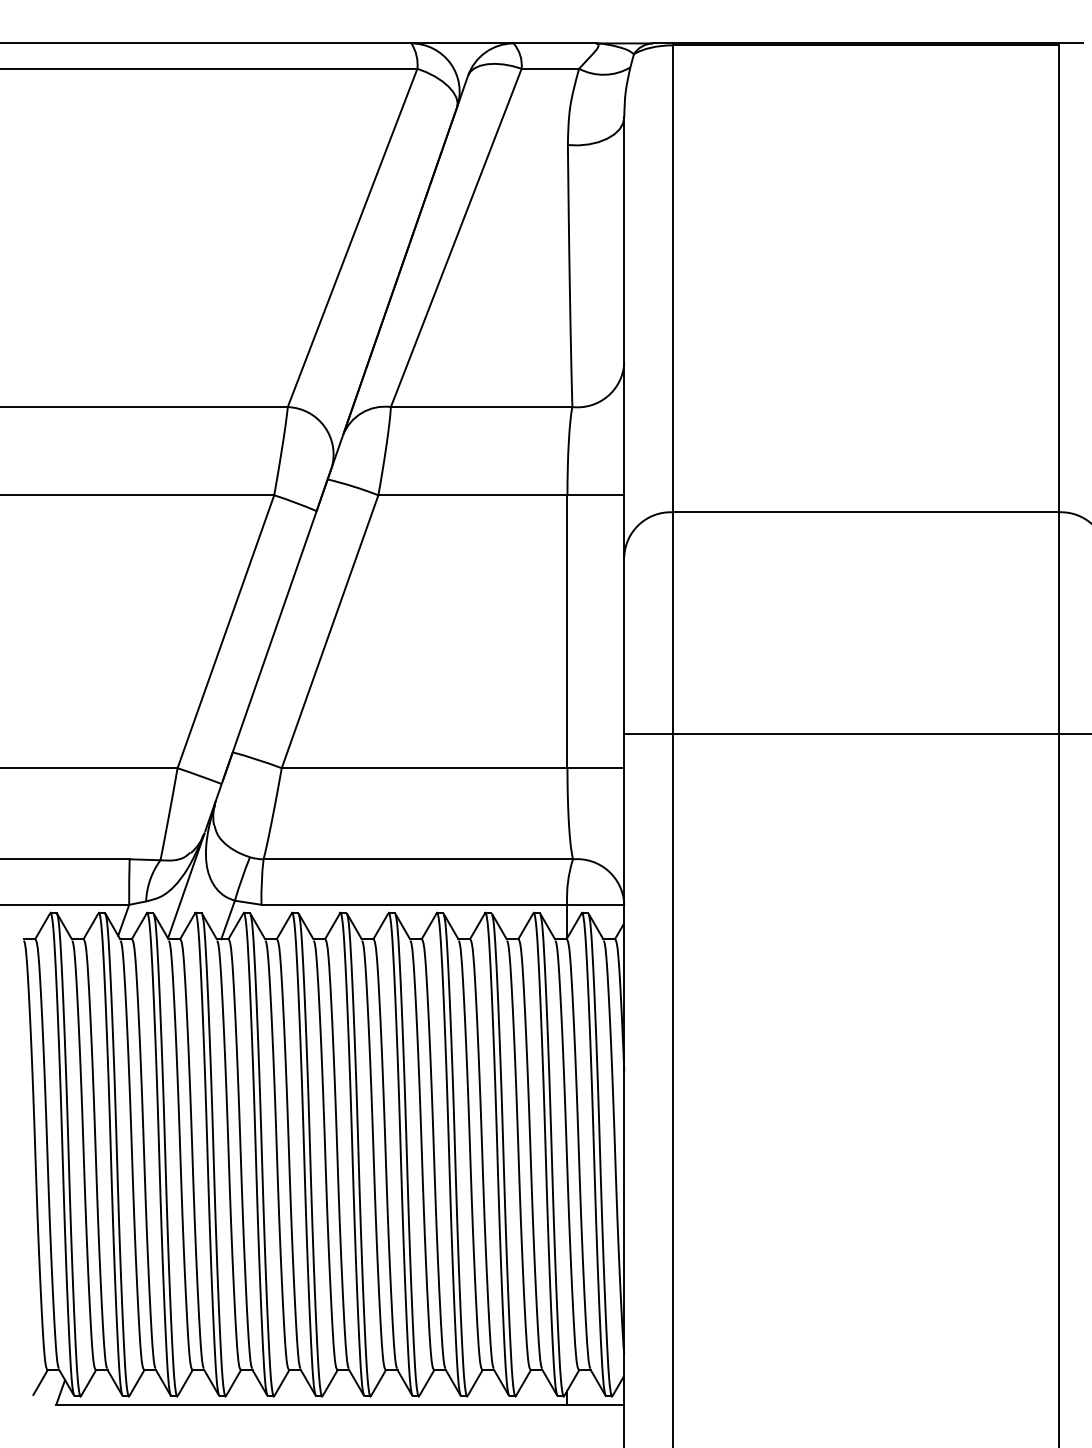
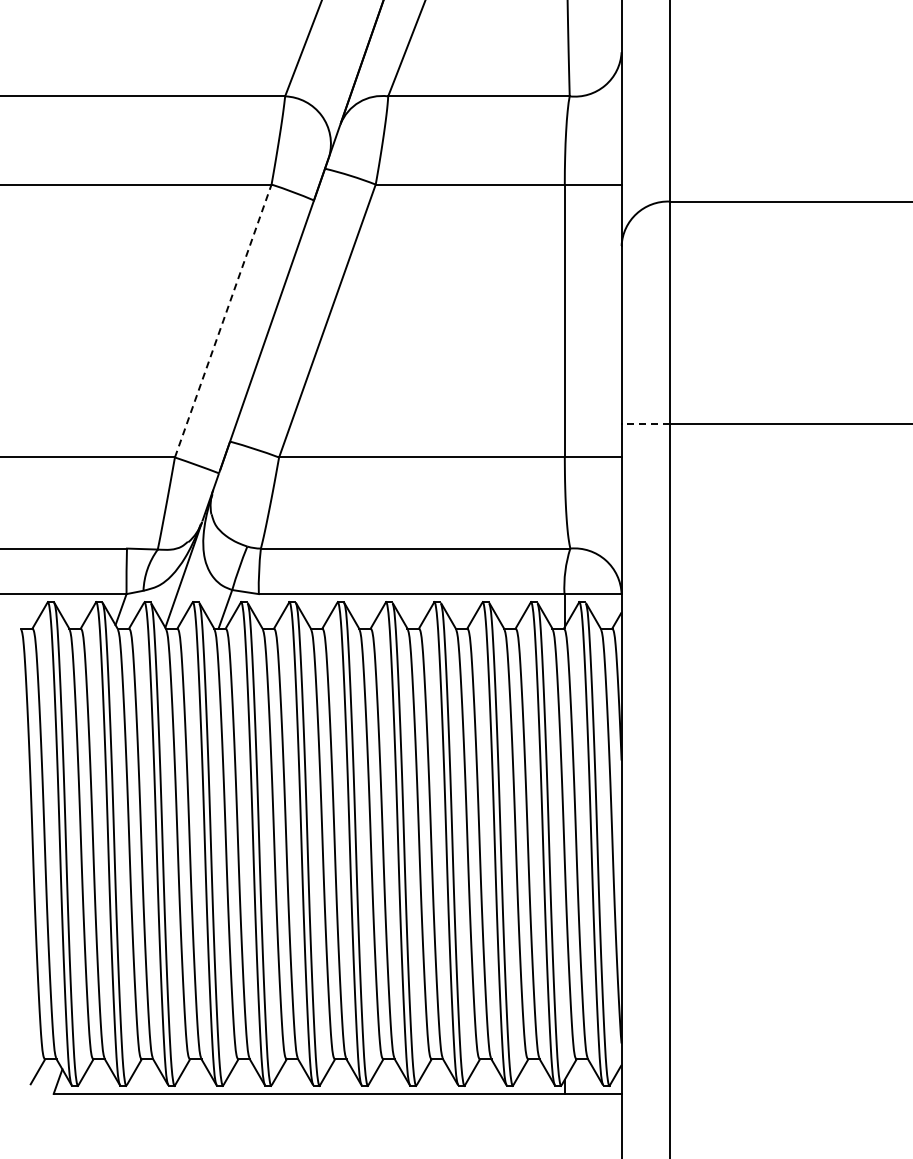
line: (225, 631) -> (222, 320), solid -> dashed
line: (647, 734) -> (644, 423), solid -> dashed

